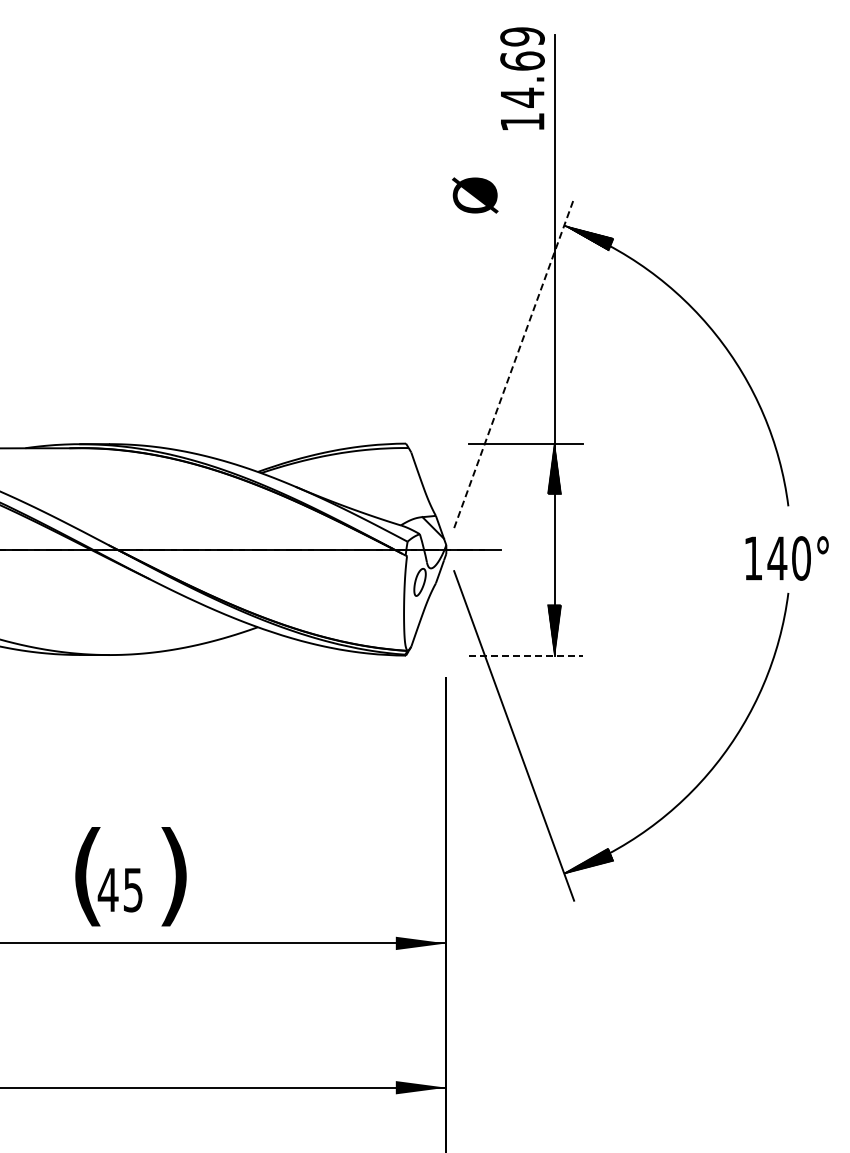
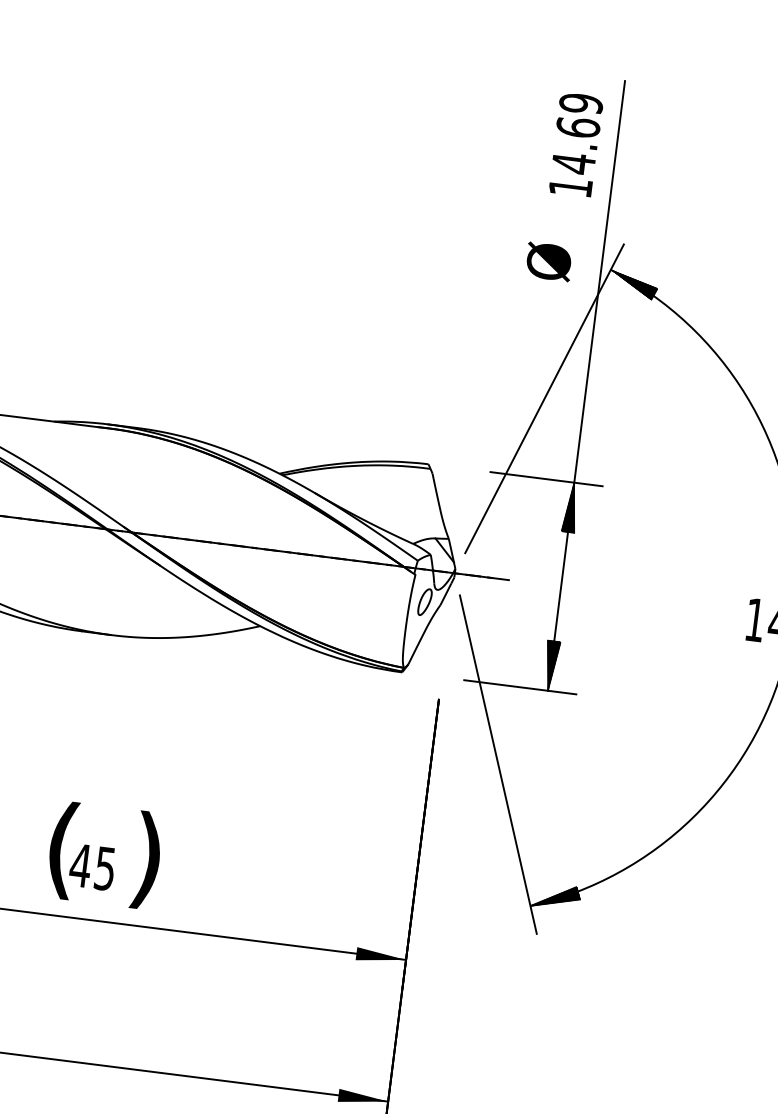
text: (522, 78) -> (576, 144), moved
text: (475, 195) -> (549, 261), moved
line: (514, 362) -> (545, 398), dashed -> solid
line: (526, 655) -> (520, 687), dashed -> solid

